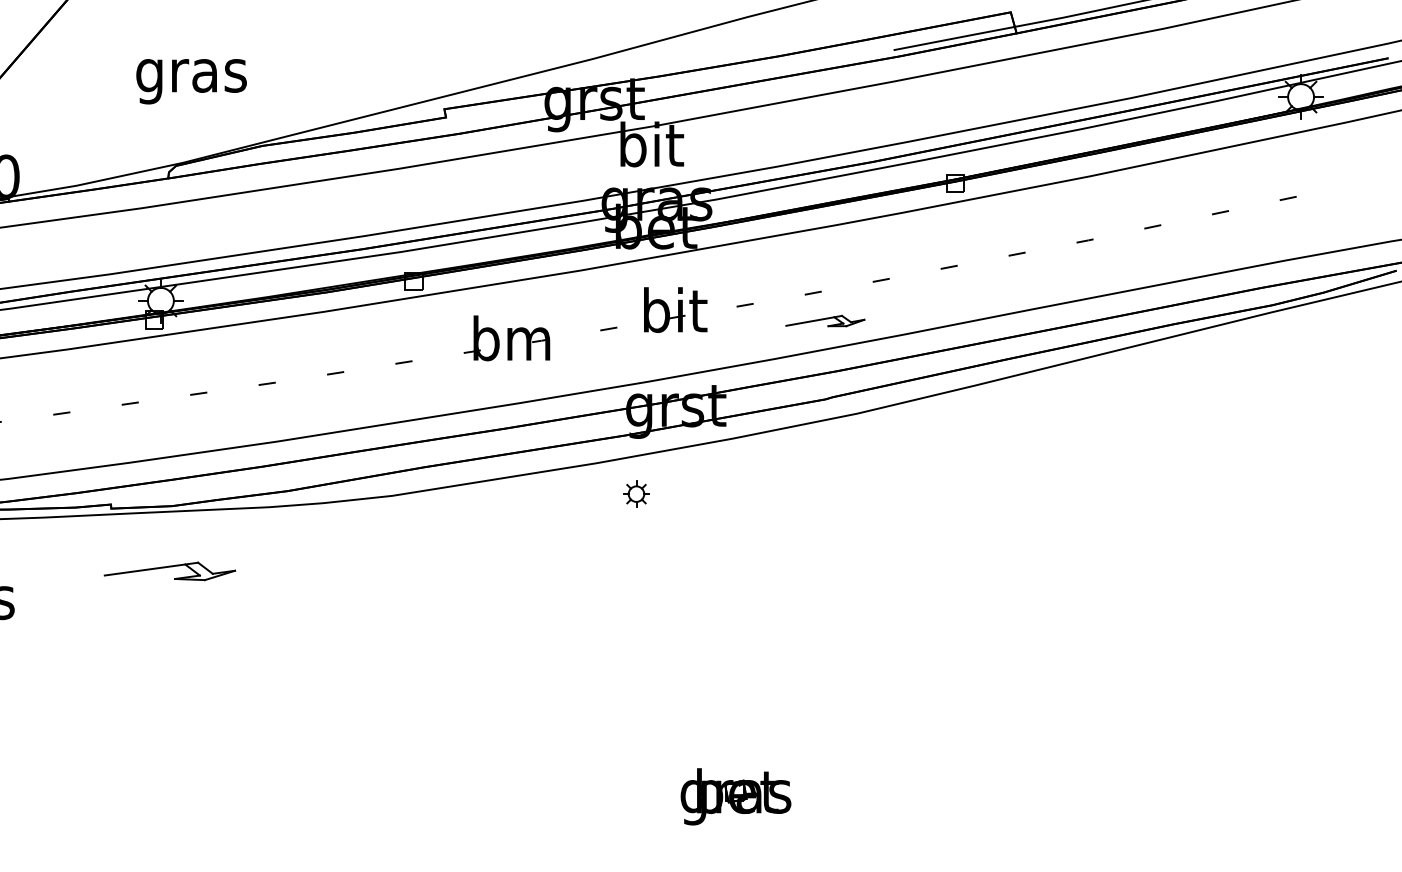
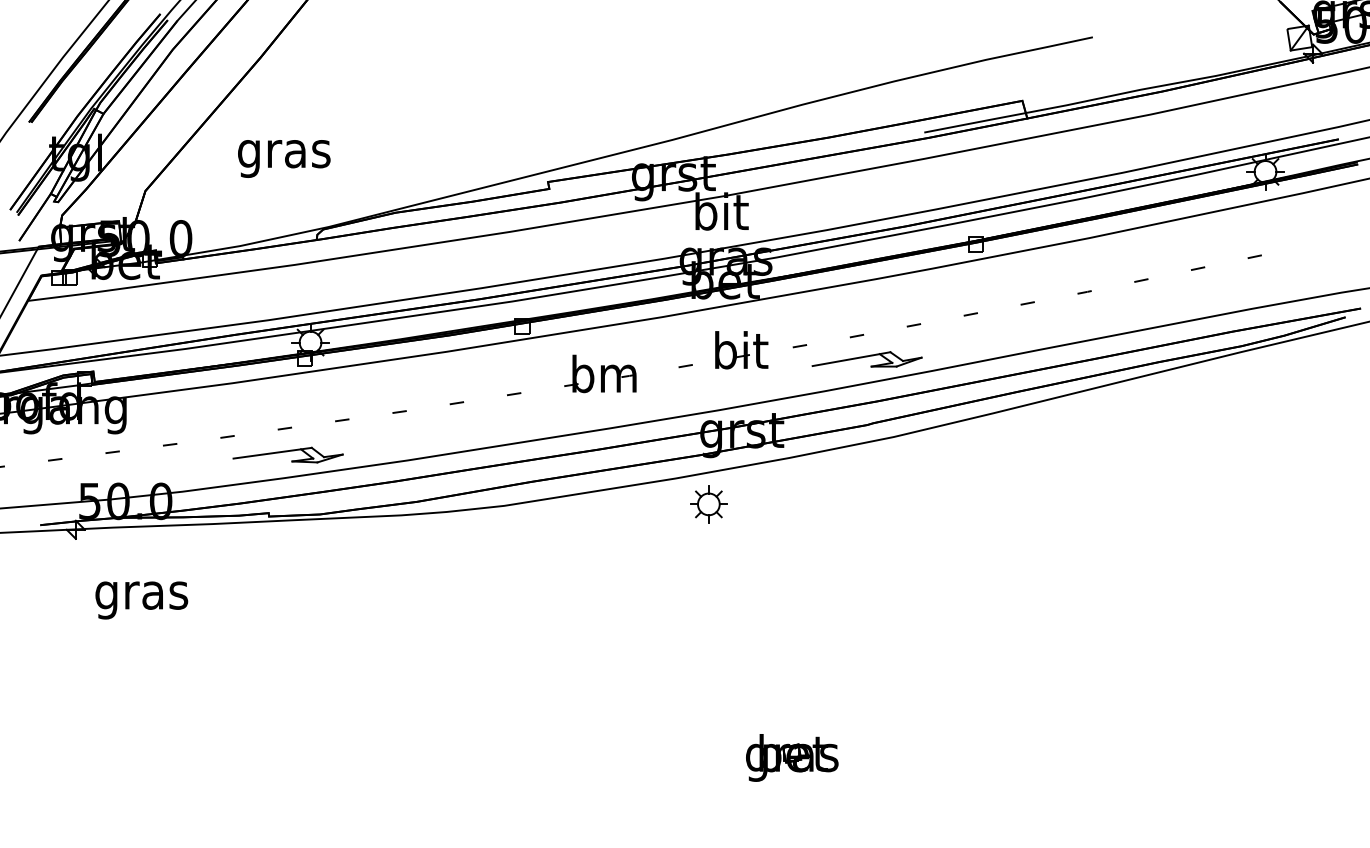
text: (191, 81) -> (284, 158), moved
part: (824, 321) -> (866, 359), size x1.67
part: (635, 494) -> (708, 504), size x1.67
part: (169, 570) -> (287, 454), moved

